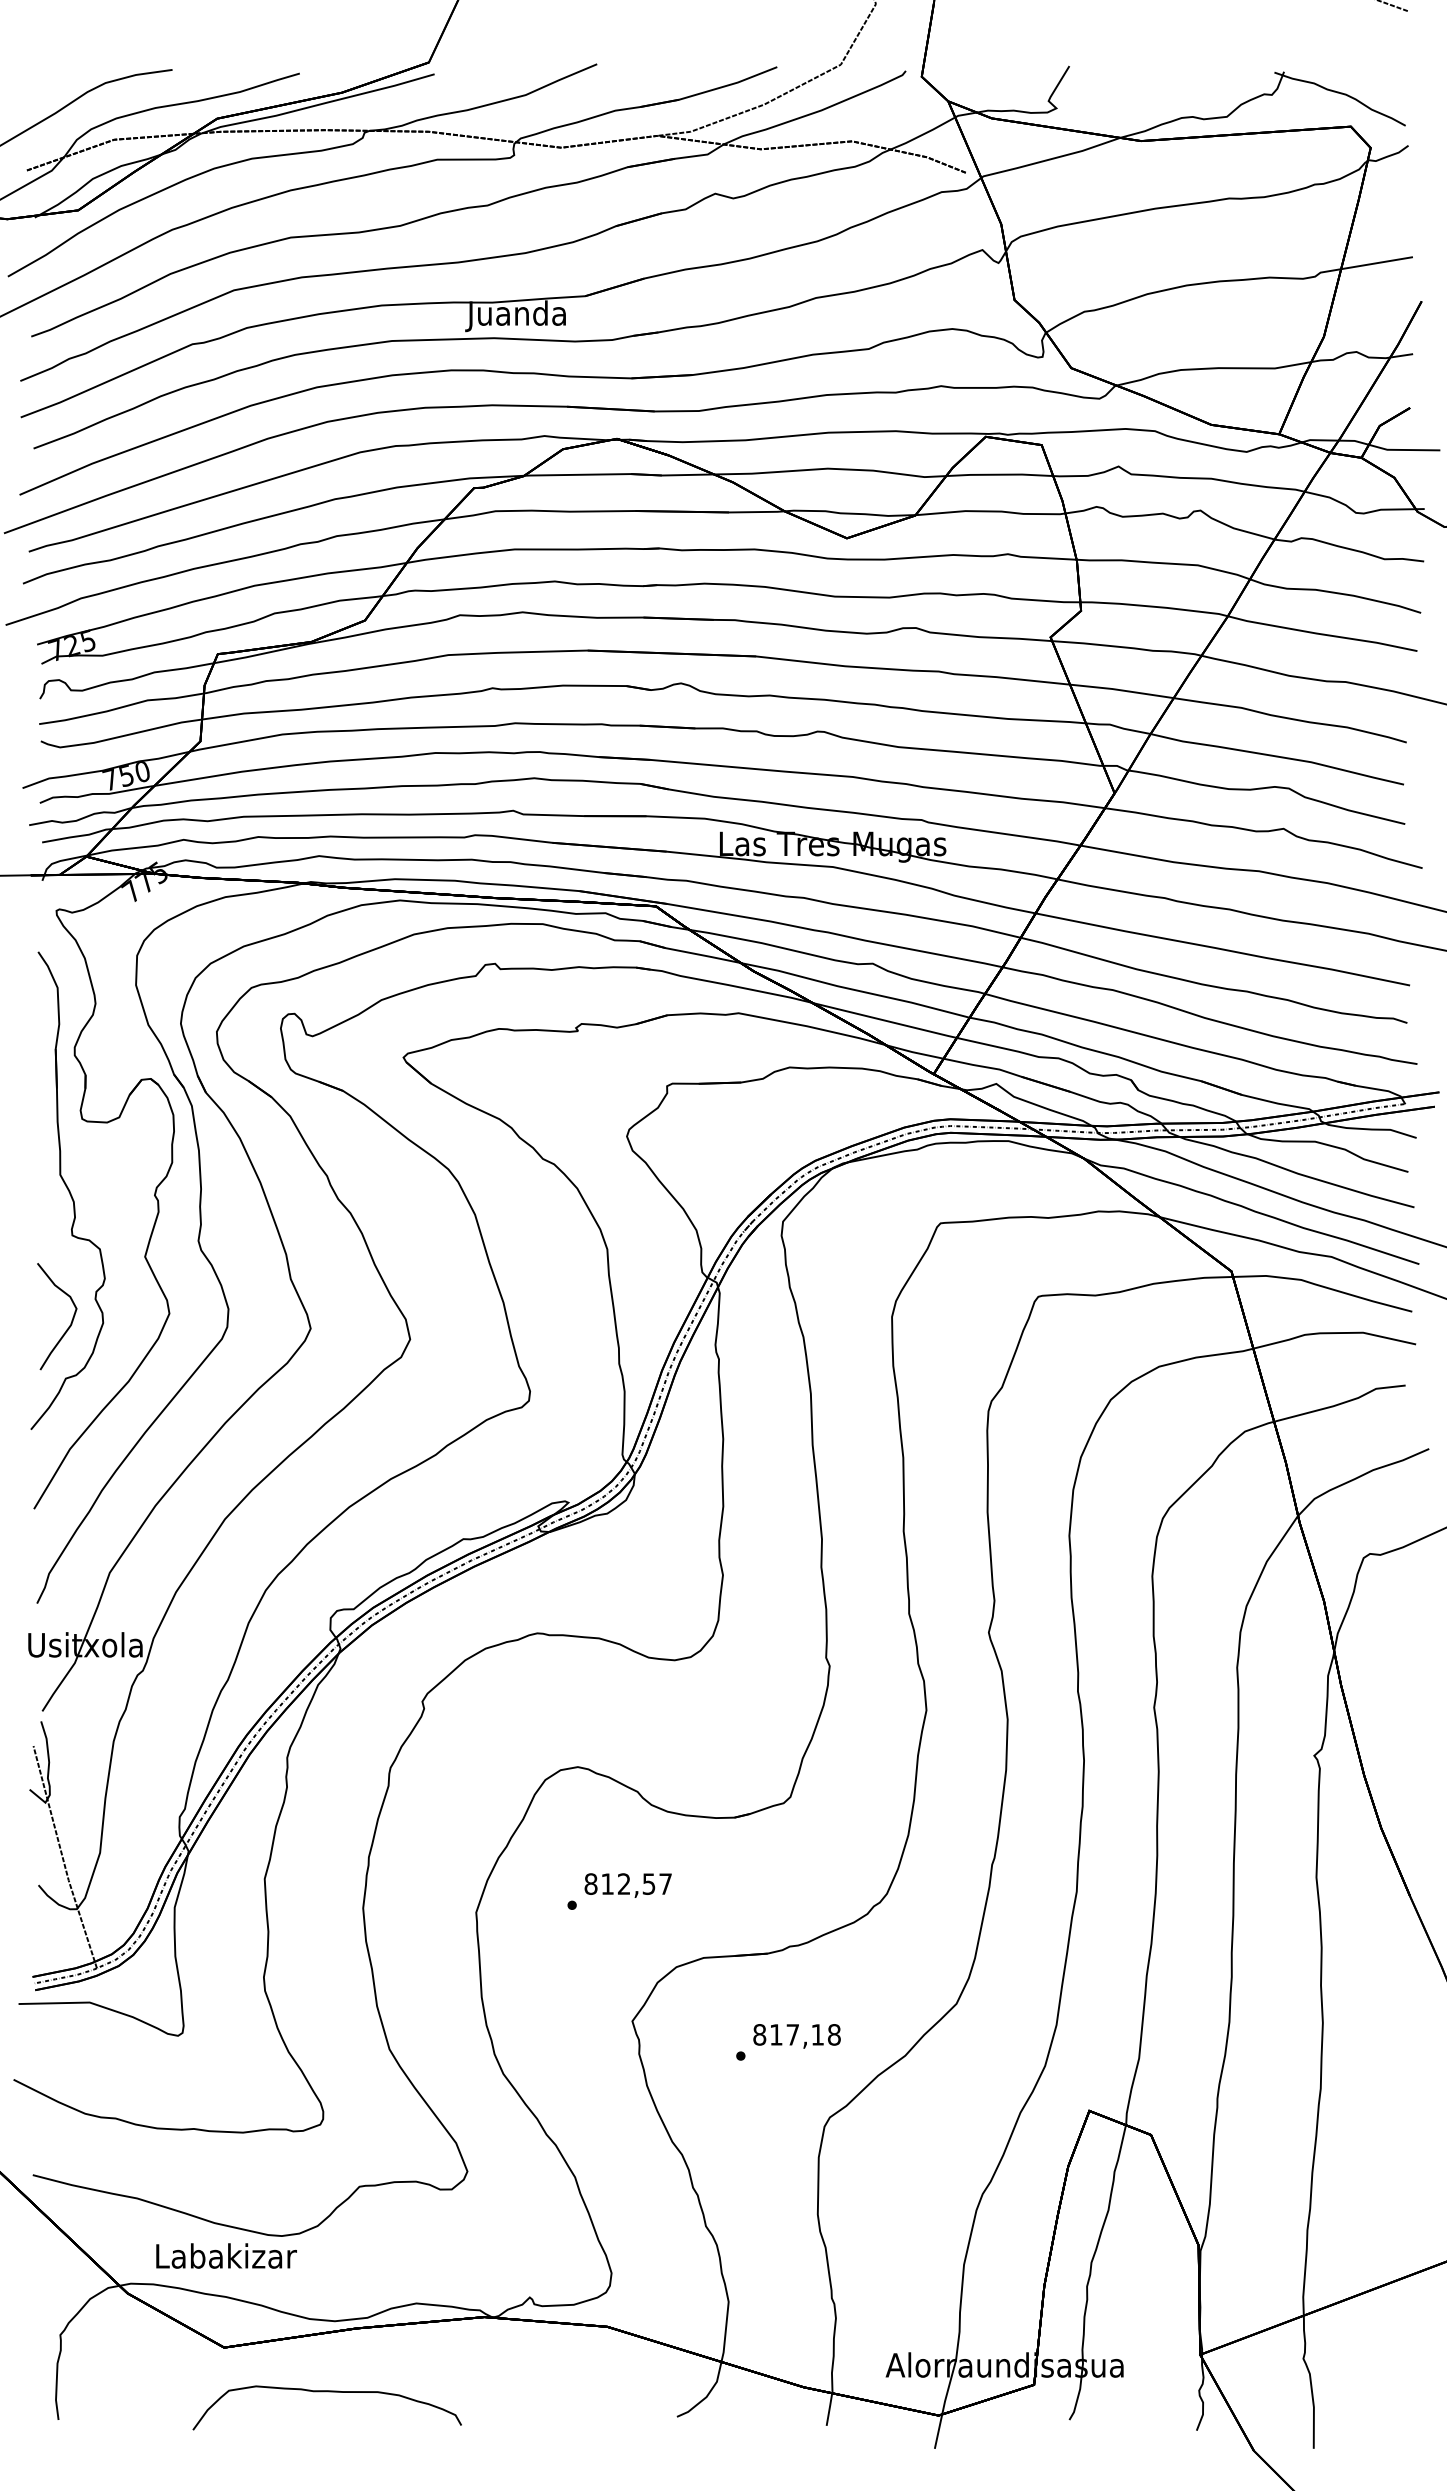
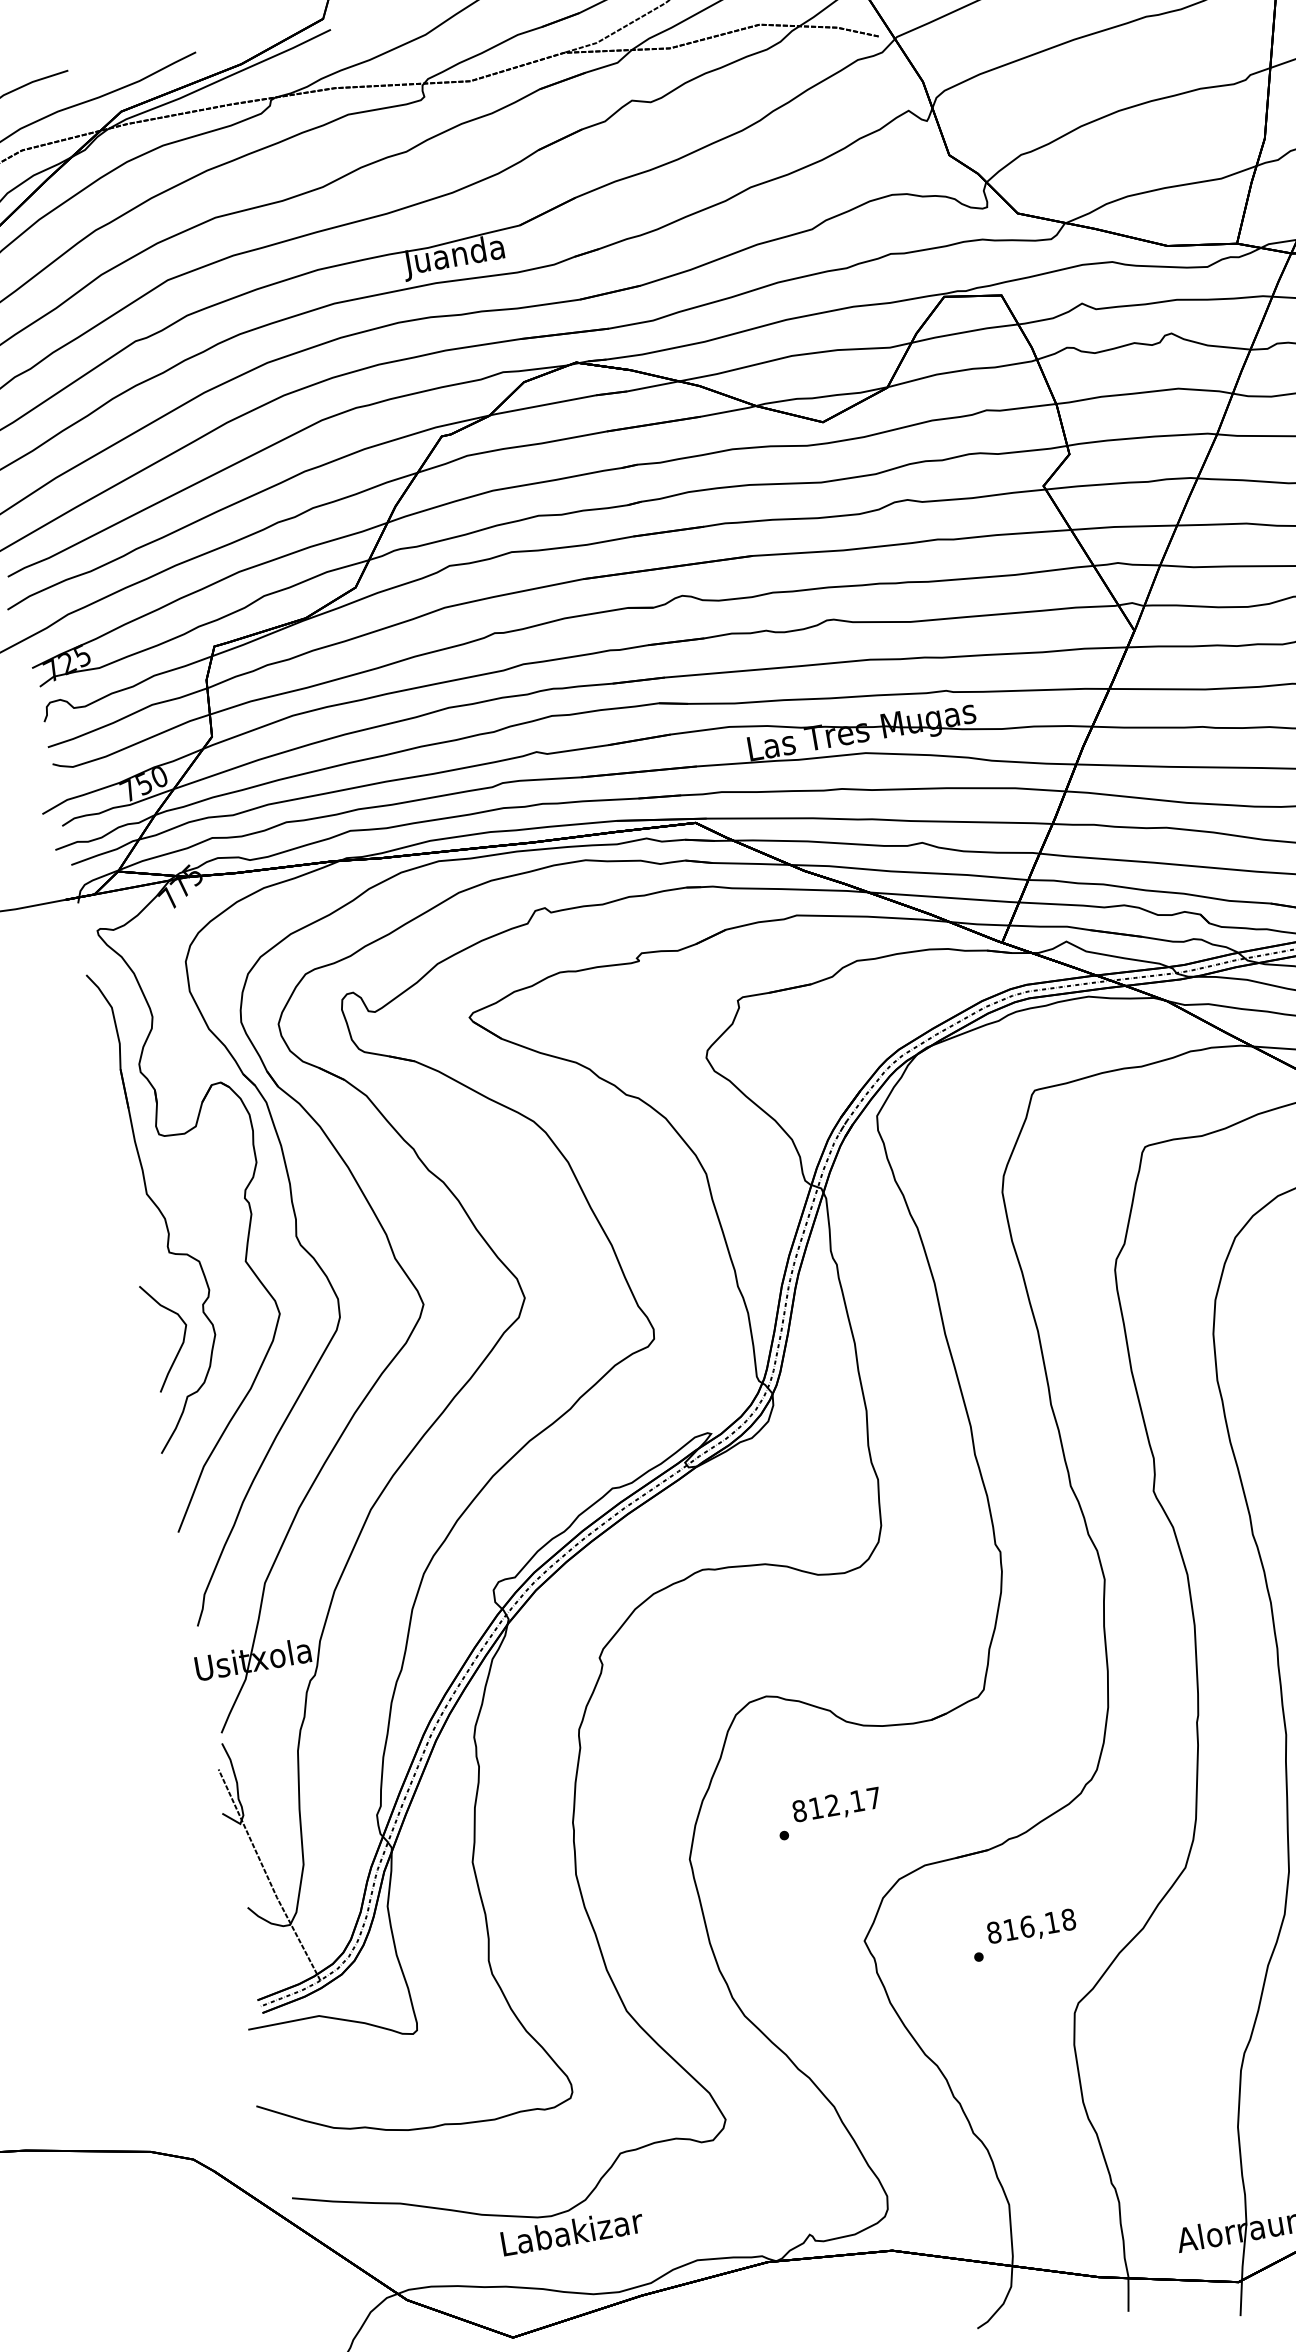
text: (648, 1883) -> (856, 1800), 812,57 -> 812,17
text: (792, 2034) -> (1026, 1926), 817,18 -> 816,18
text: (226, 2255) -> (572, 2231), moved

